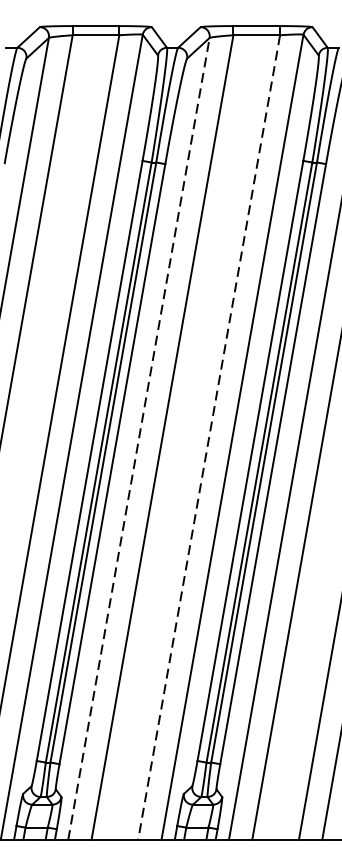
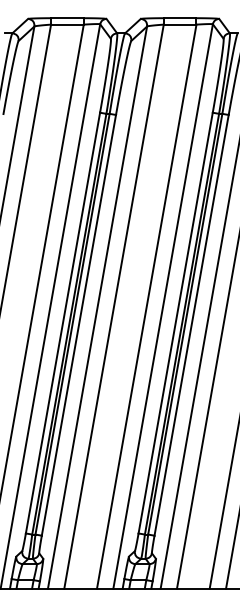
line: (138, 438) -> (97, 307), dashed -> solid
line: (208, 438) -> (146, 307), dashed -> solid

